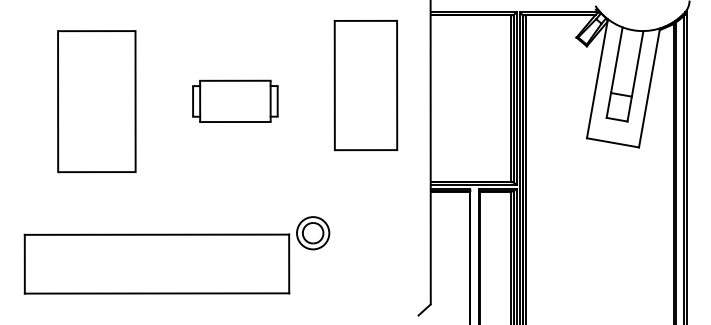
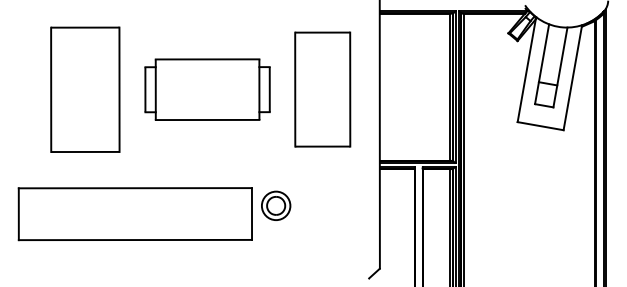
part: (365, 85) -> (322, 89), moved
part: (235, 101) -> (207, 89), size x1.67
part: (155, 264) -> (134, 214), moved

